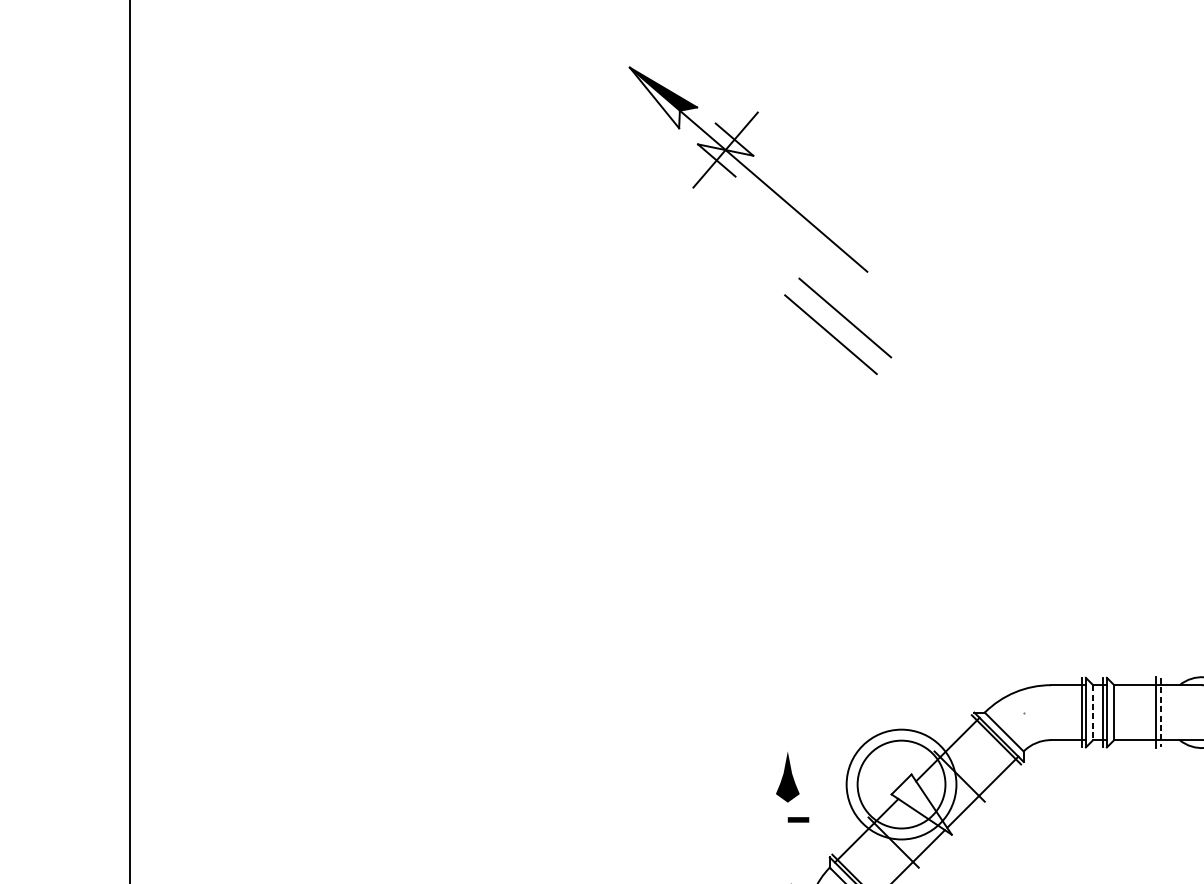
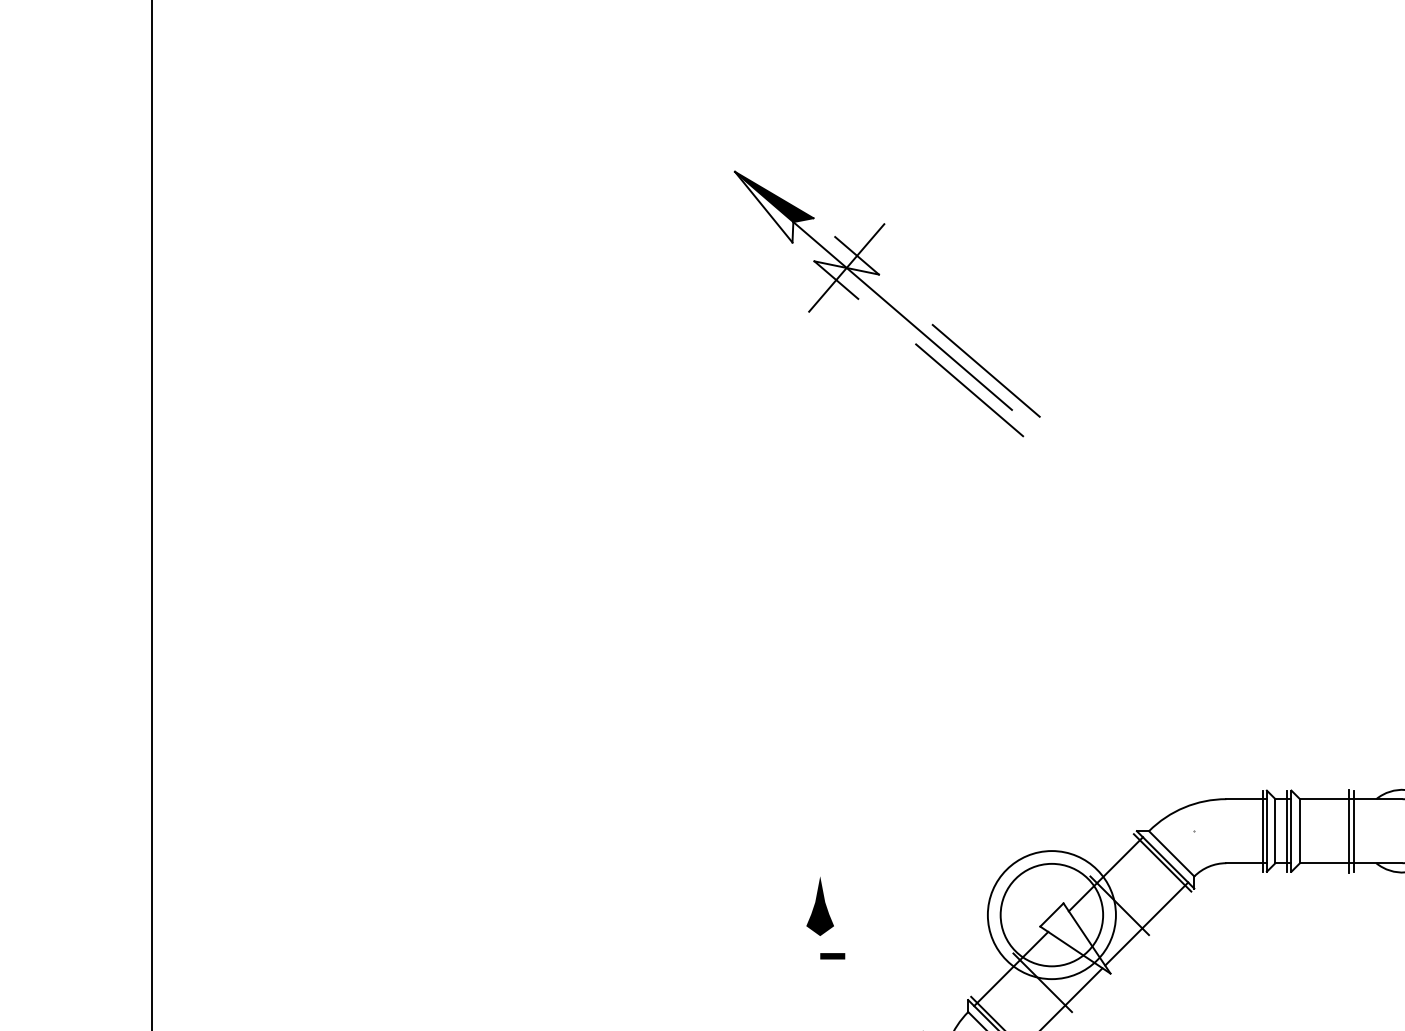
part: (747, 169) -> (872, 290), moved
line: (1093, 712) -> (1275, 831), dashed -> solid
line: (1160, 712) -> (1354, 831), dashed -> solid
curve: (792, 787) -> (825, 918), moved

